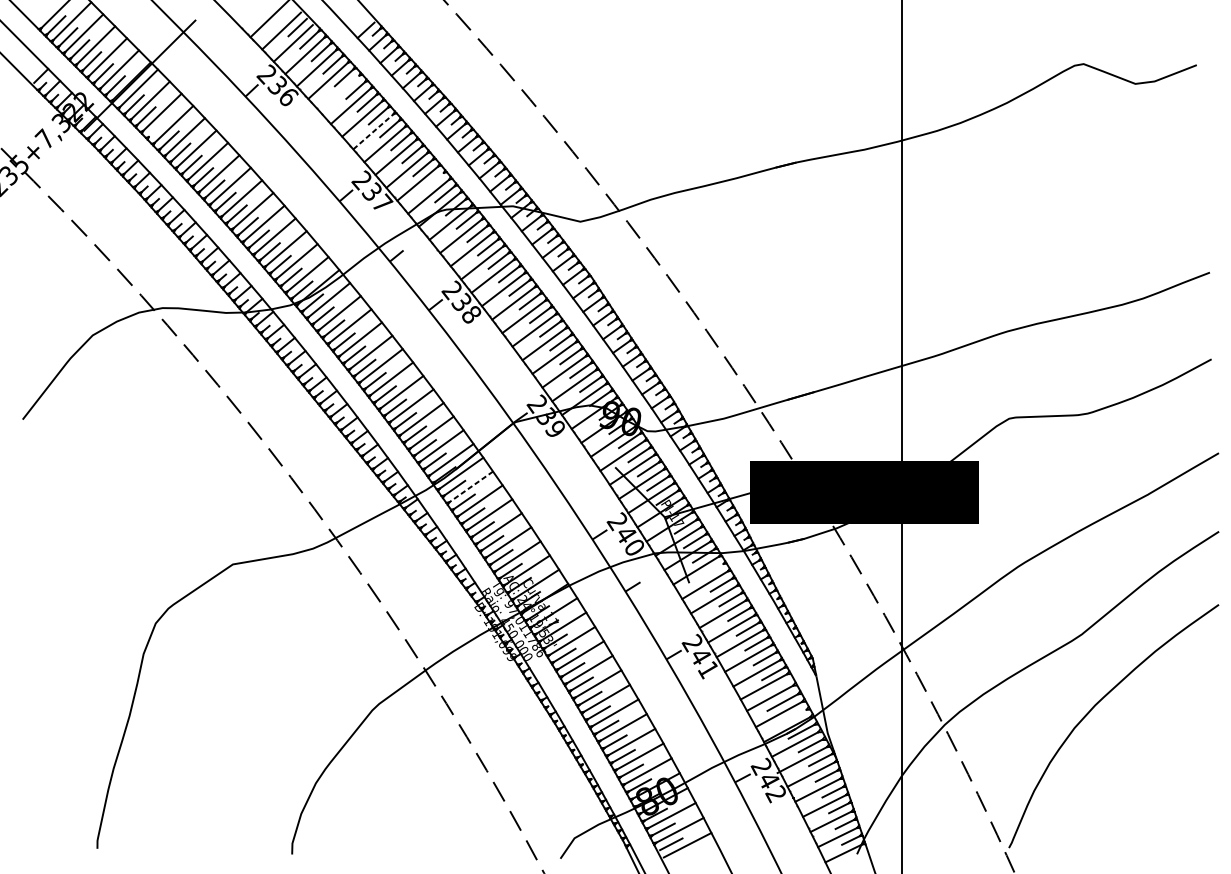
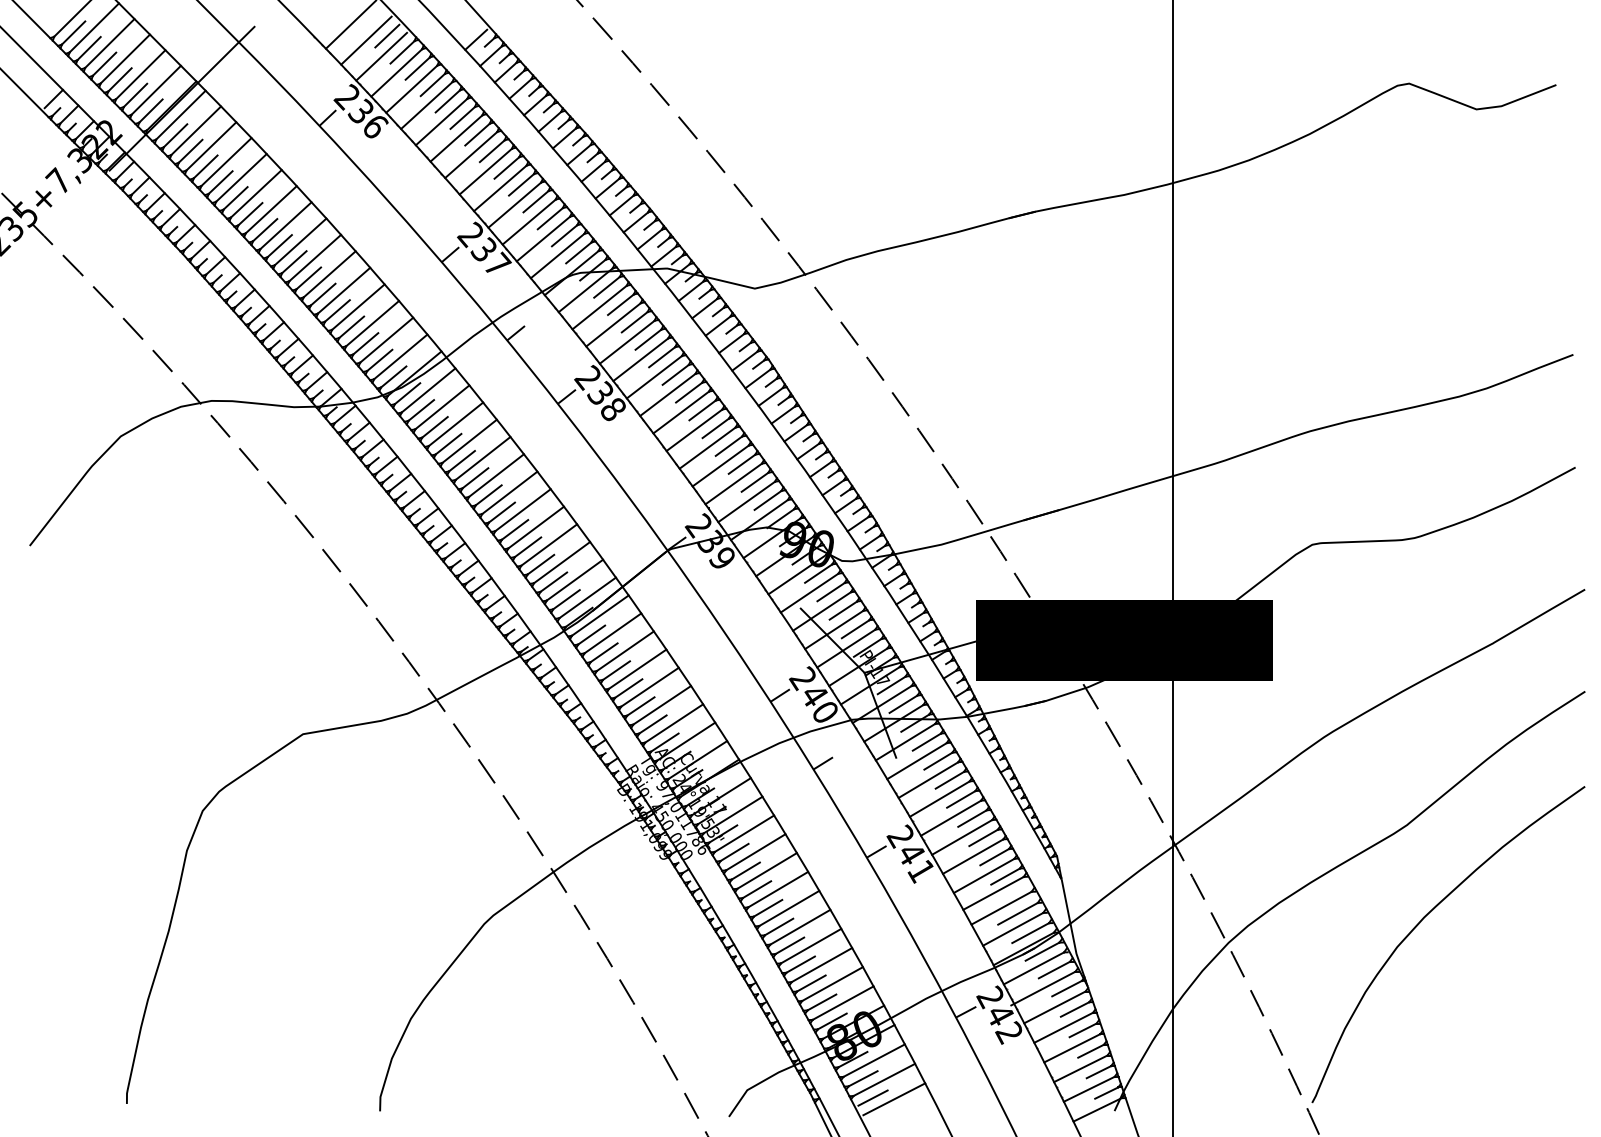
line: (339, 93) -> (441, 121), added
line: (157, 127) -> (205, 166), added
line: (373, 131) -> (485, 171), dashed -> solid
line: (433, 180) -> (564, 235), added
line: (470, 486) -> (612, 633), dashed -> solid
line: (712, 570) -> (926, 741), added
line: (792, 717) -> (1030, 933), added

